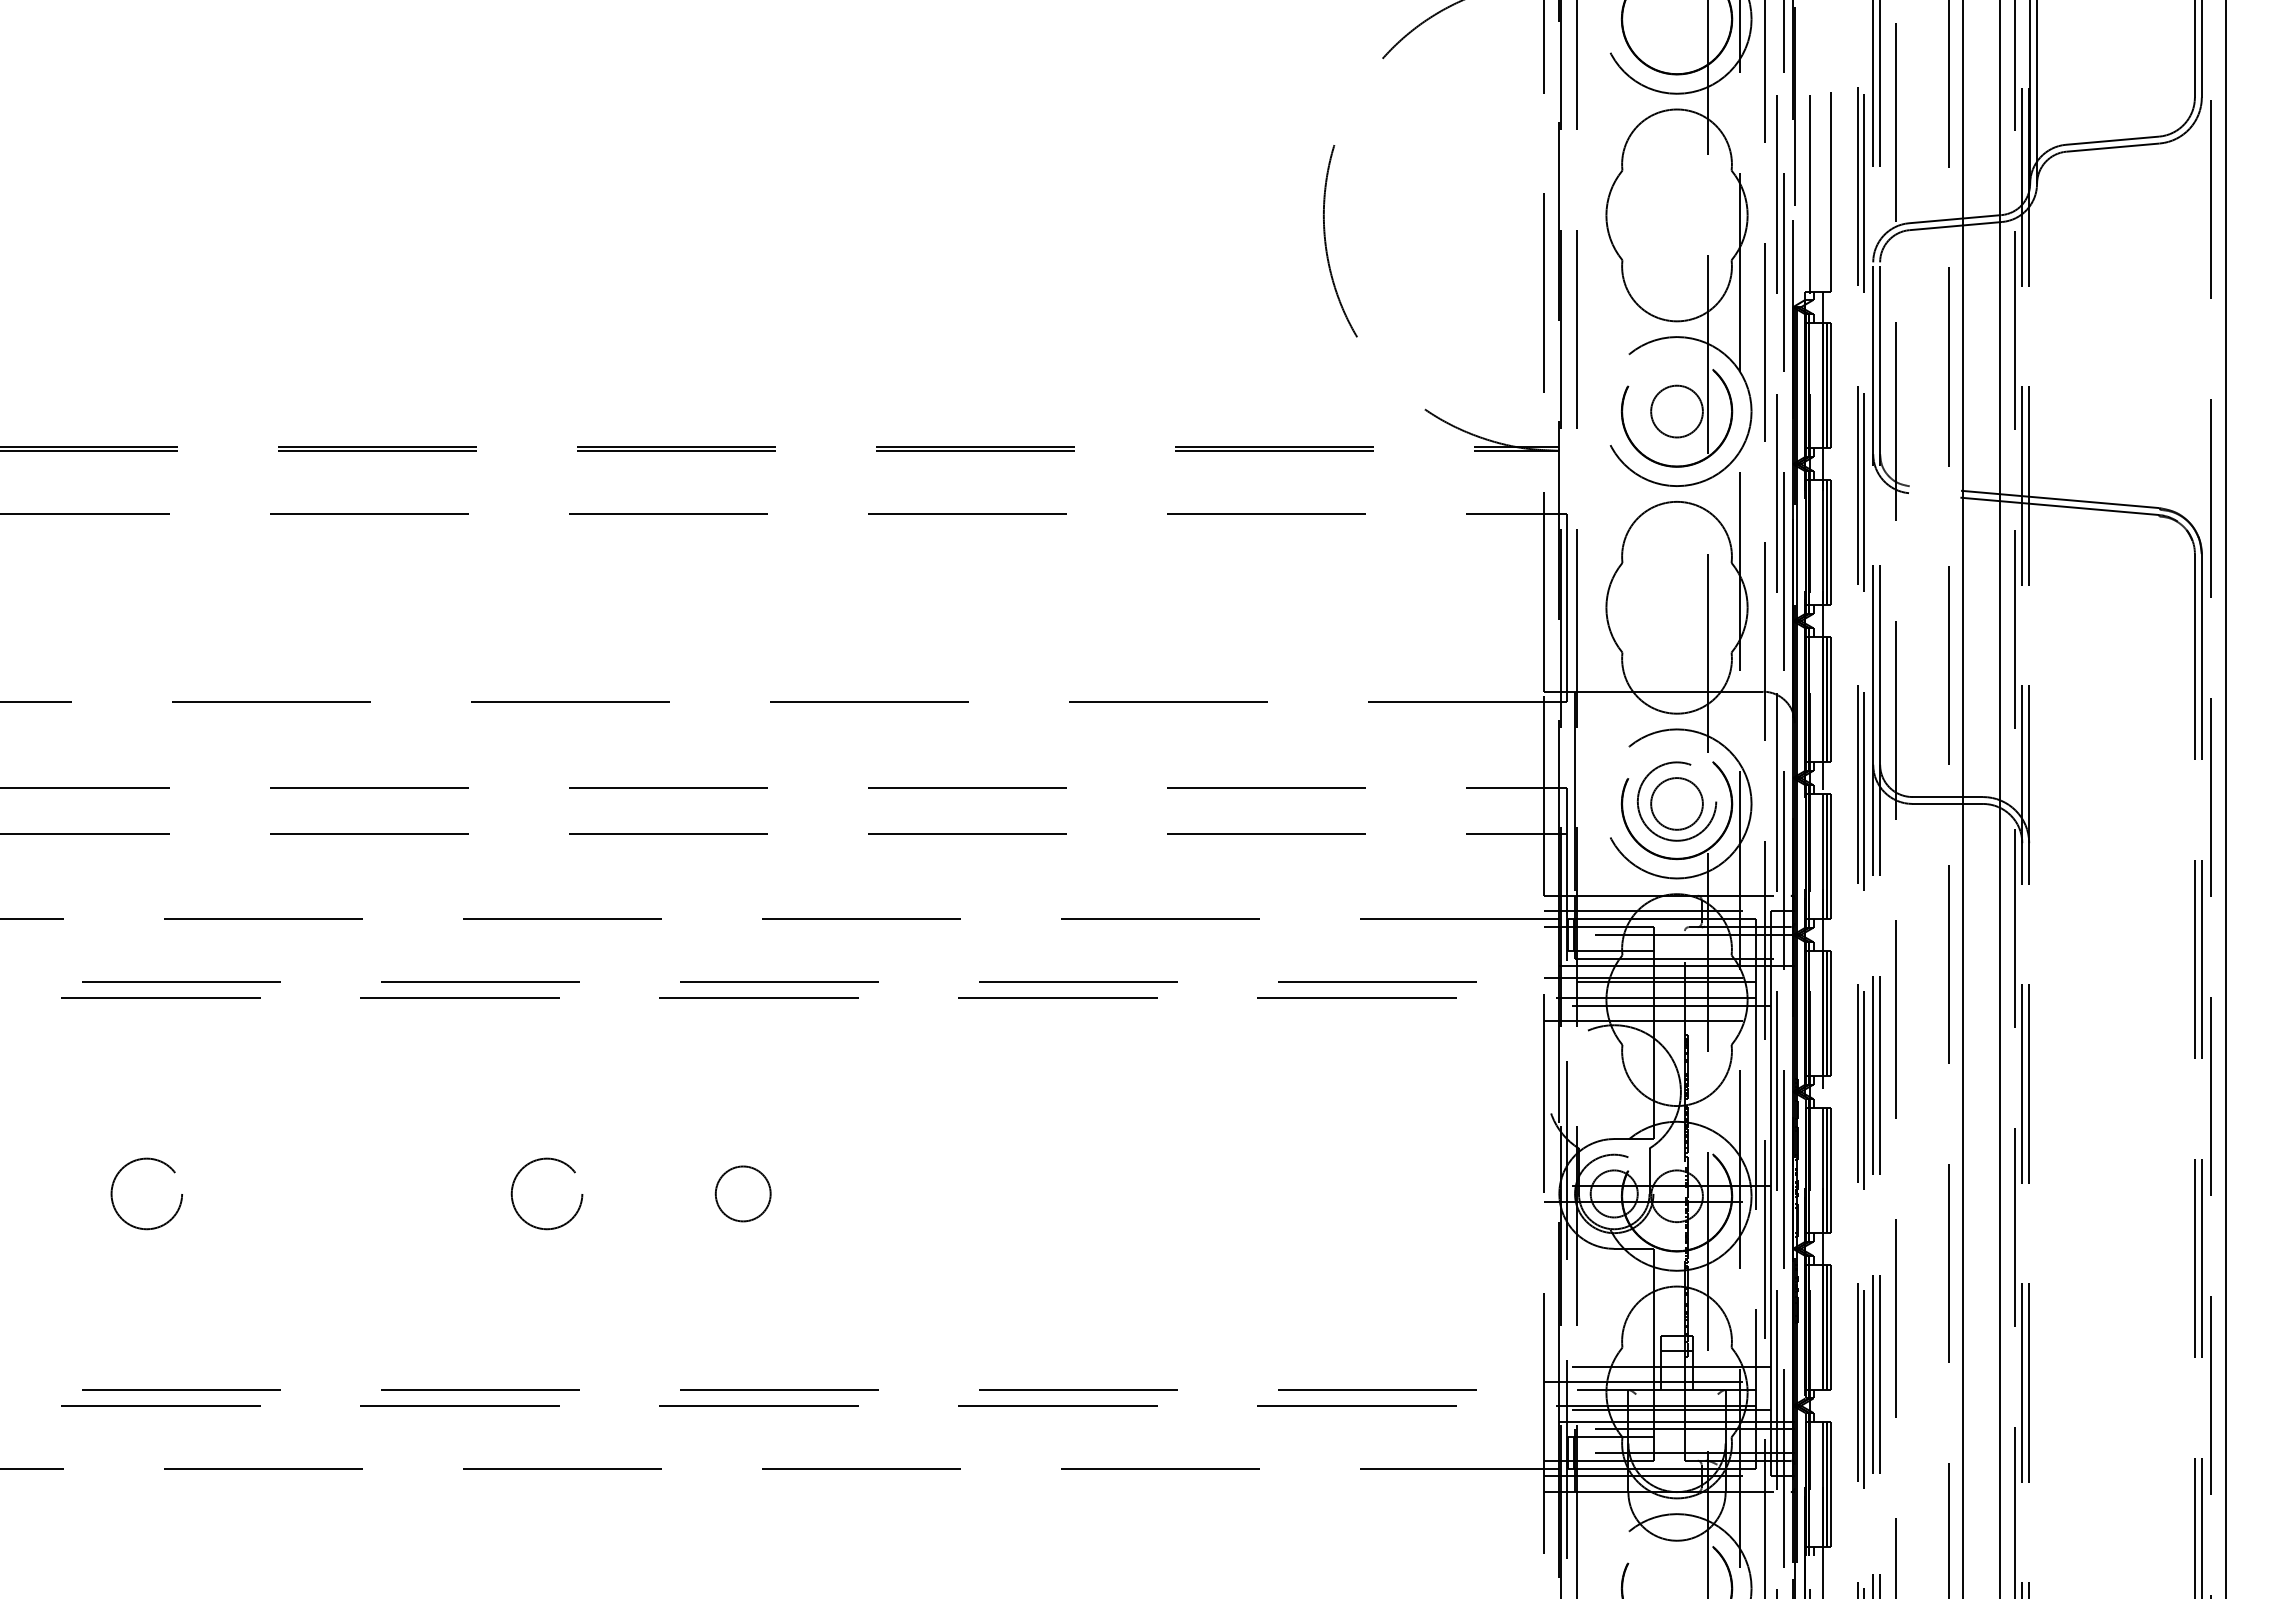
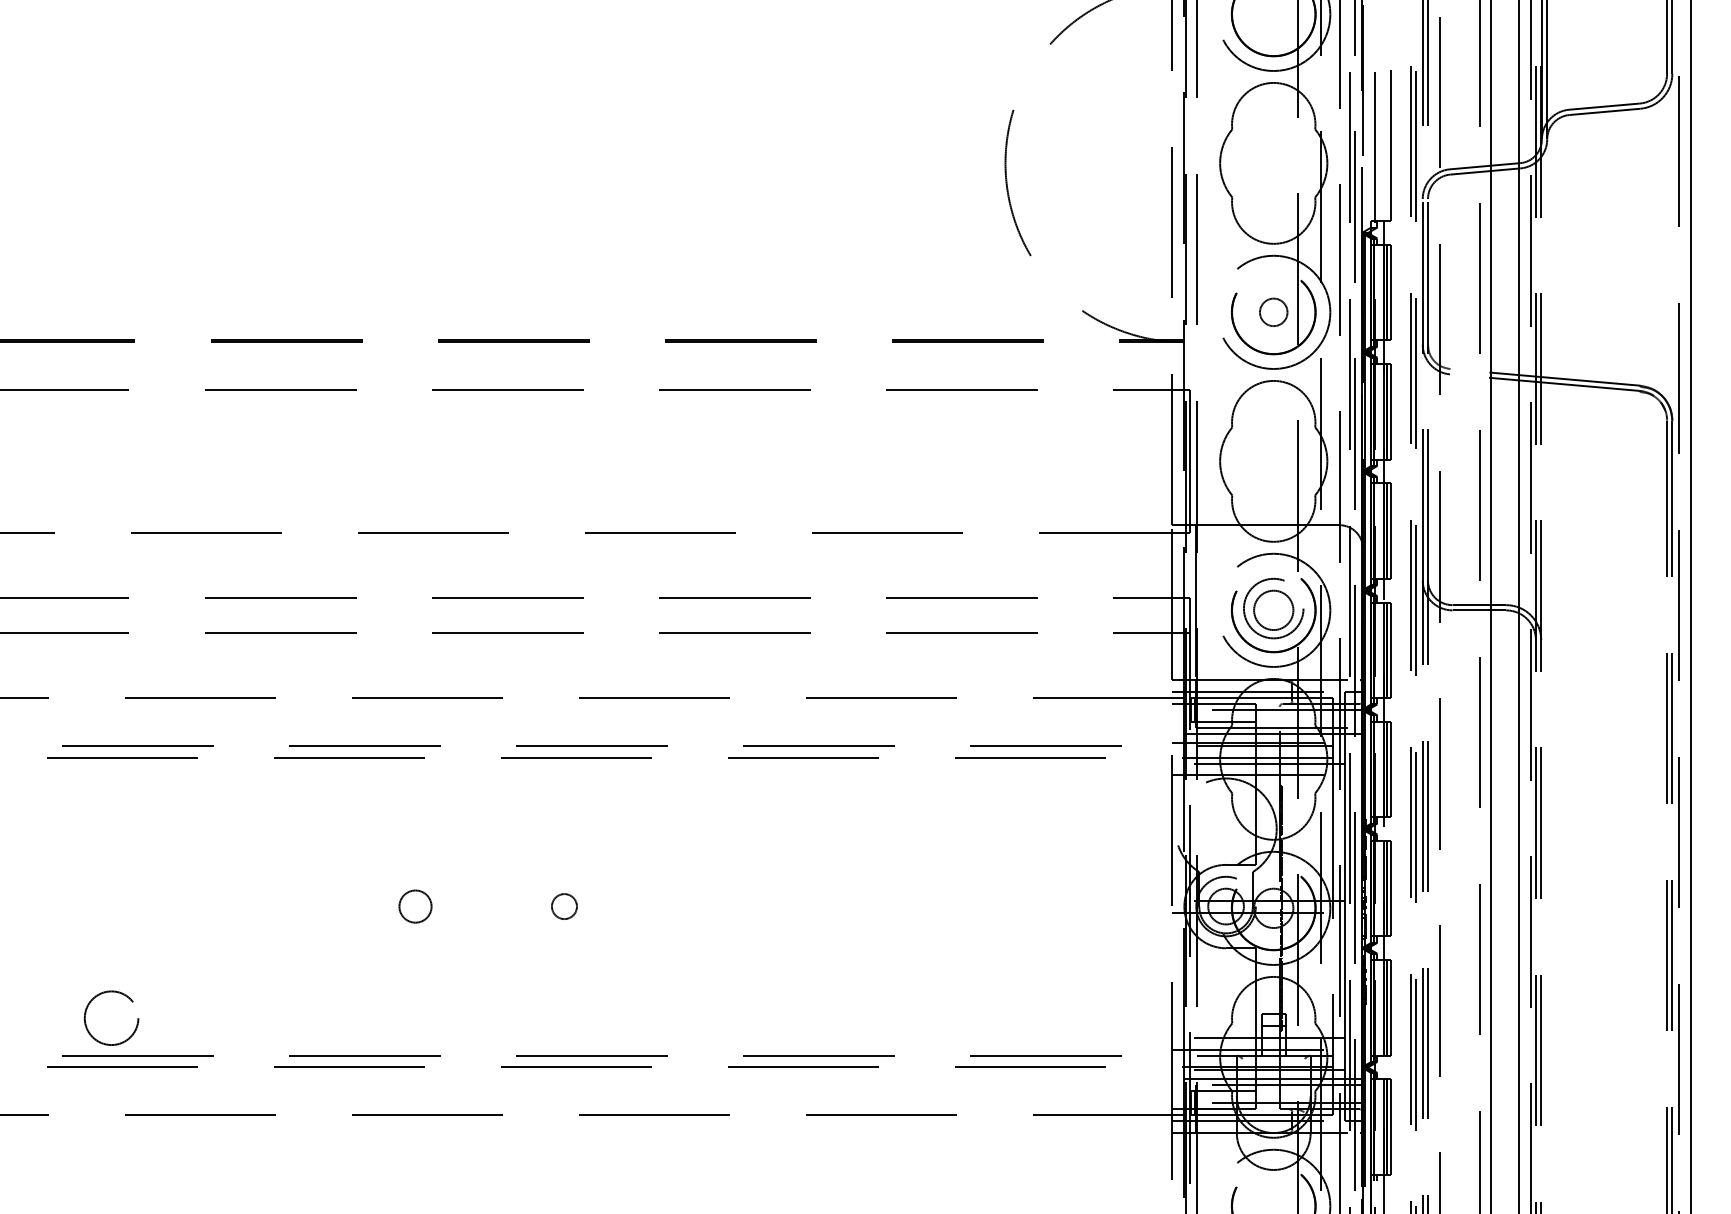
circle: (1676, 411) -> (1273, 312), size x0.7
circle: (146, 1193) -> (111, 1017), moved
circle: (546, 1193) -> (415, 906), size x0.6
circle: (742, 1193) -> (563, 906), size x0.6

